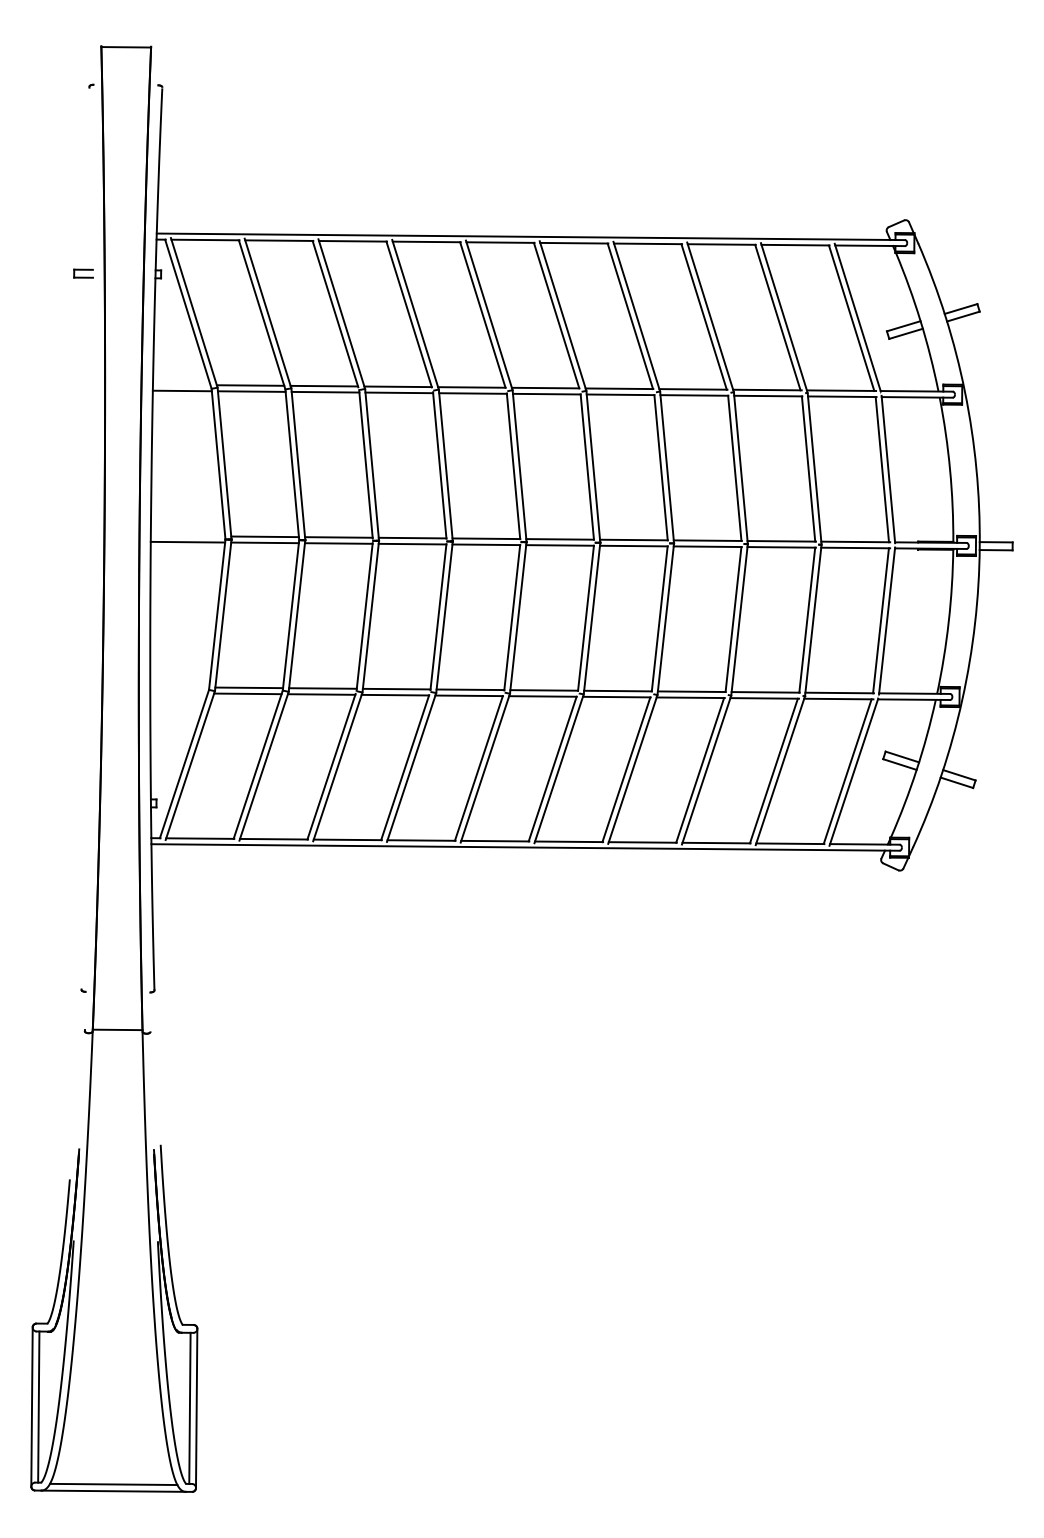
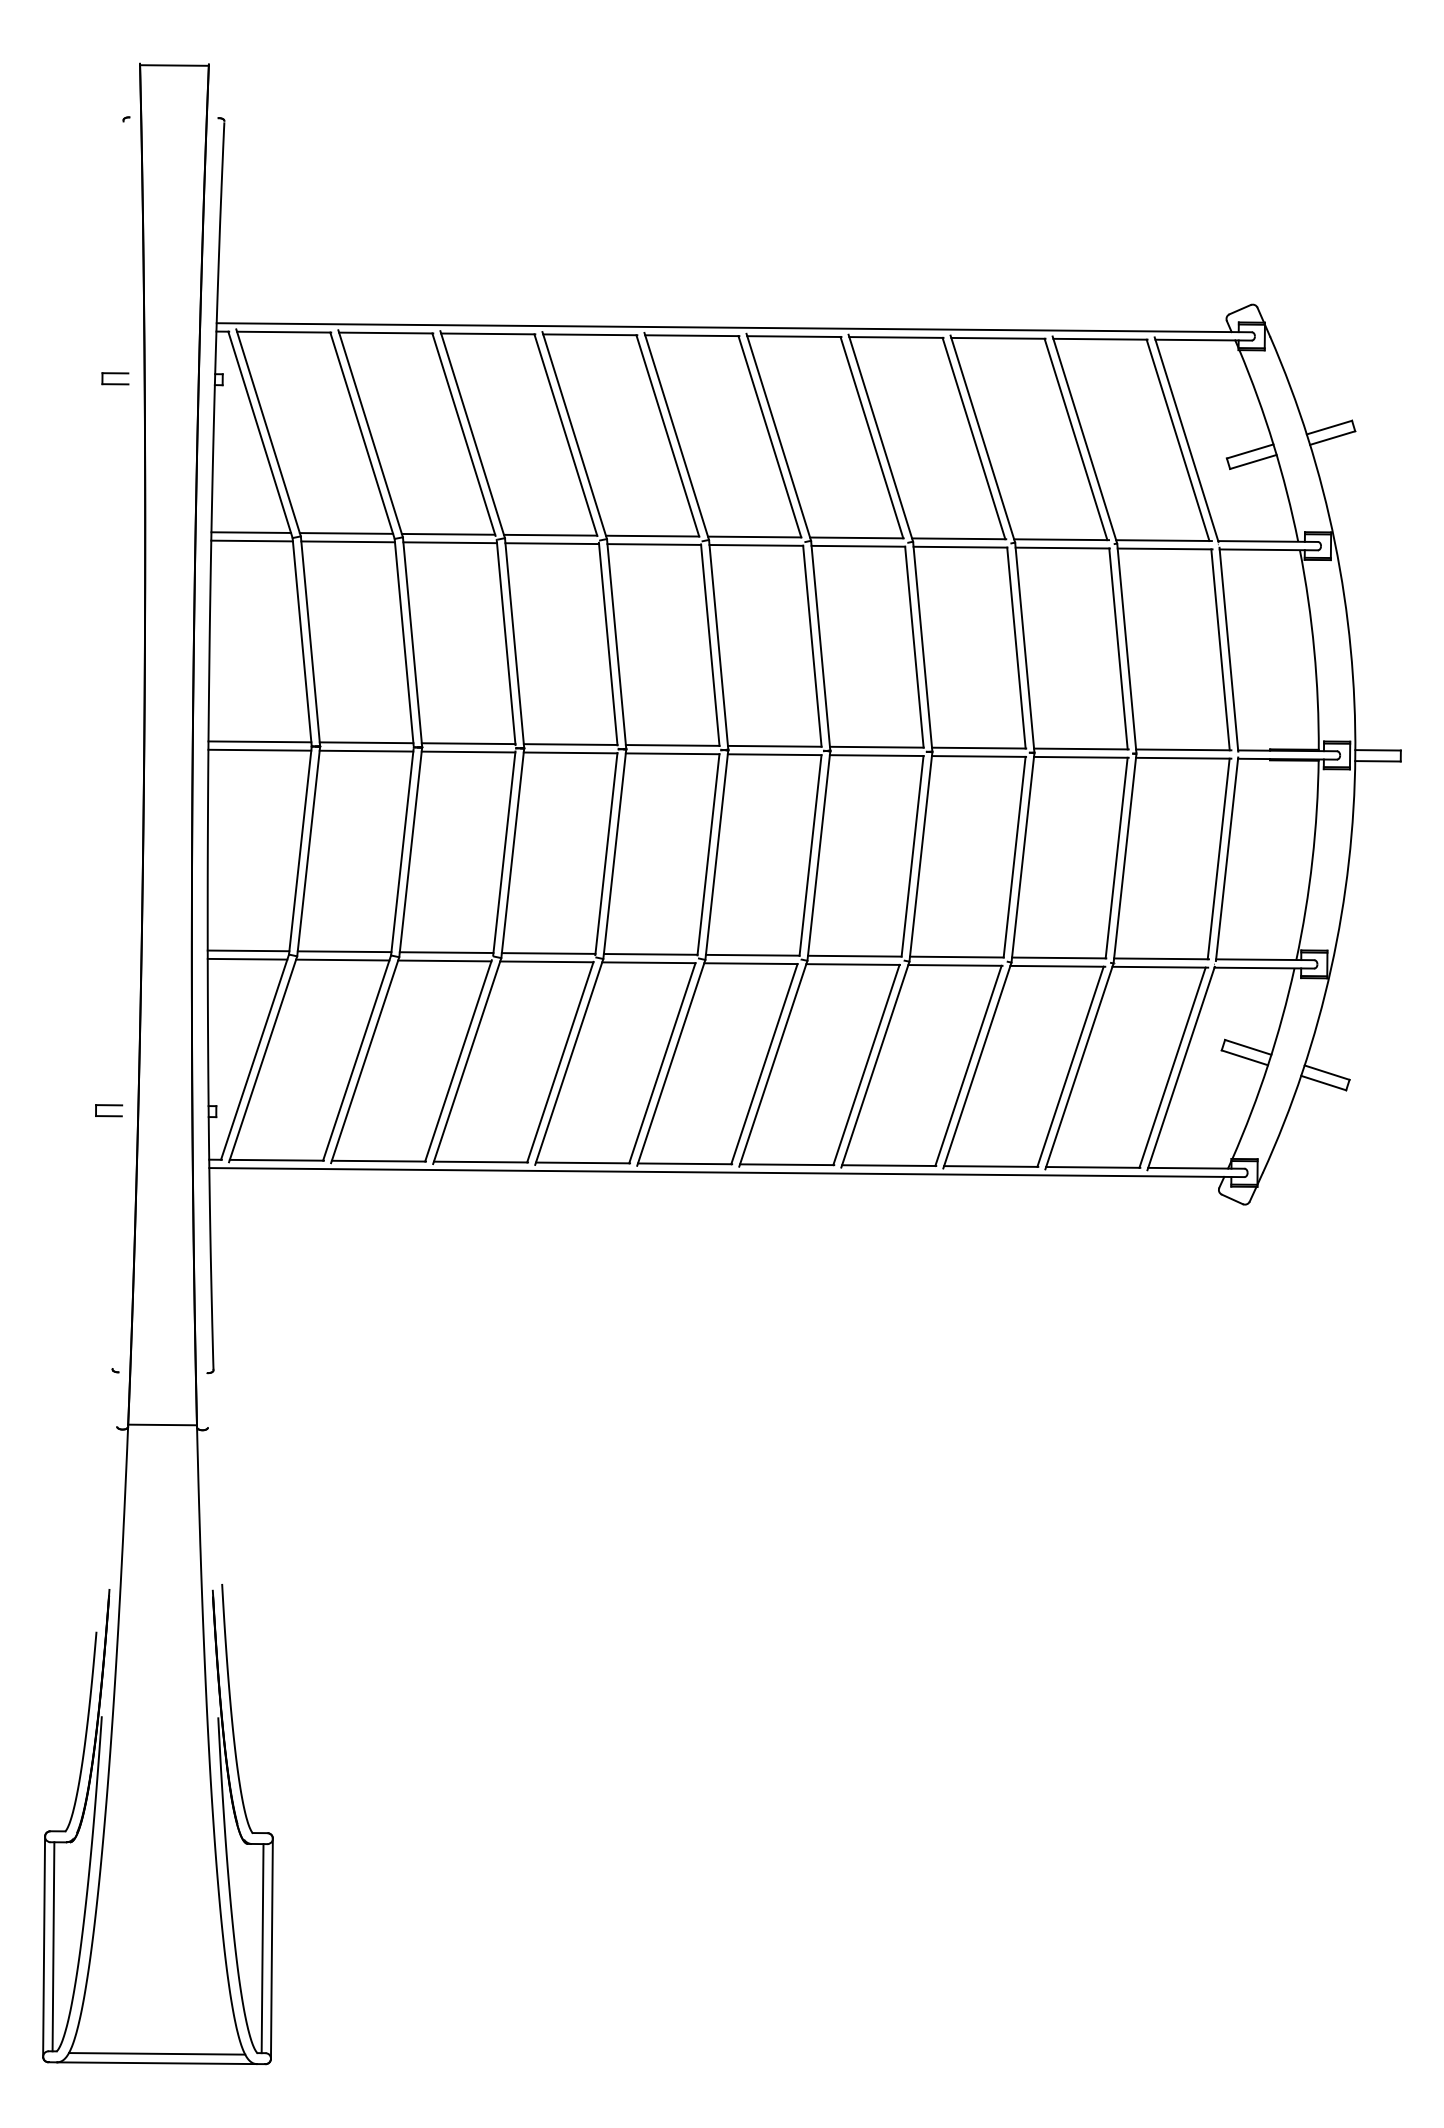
line: (181, 384) -> (251, 532), added
line: (187, 535) -> (259, 741), added
line: (179, 686) -> (248, 950), added
line: (179, 692) -> (247, 958), added
part: (79, 802) -> (109, 1110), added

